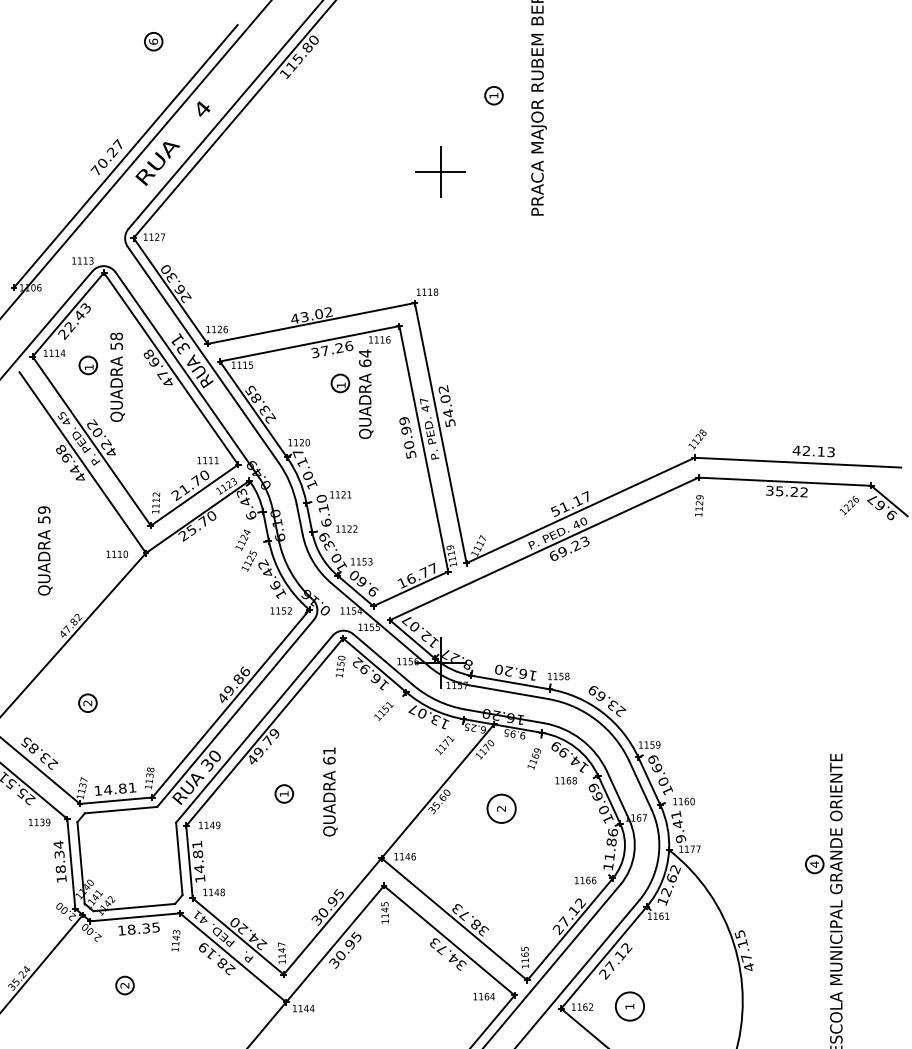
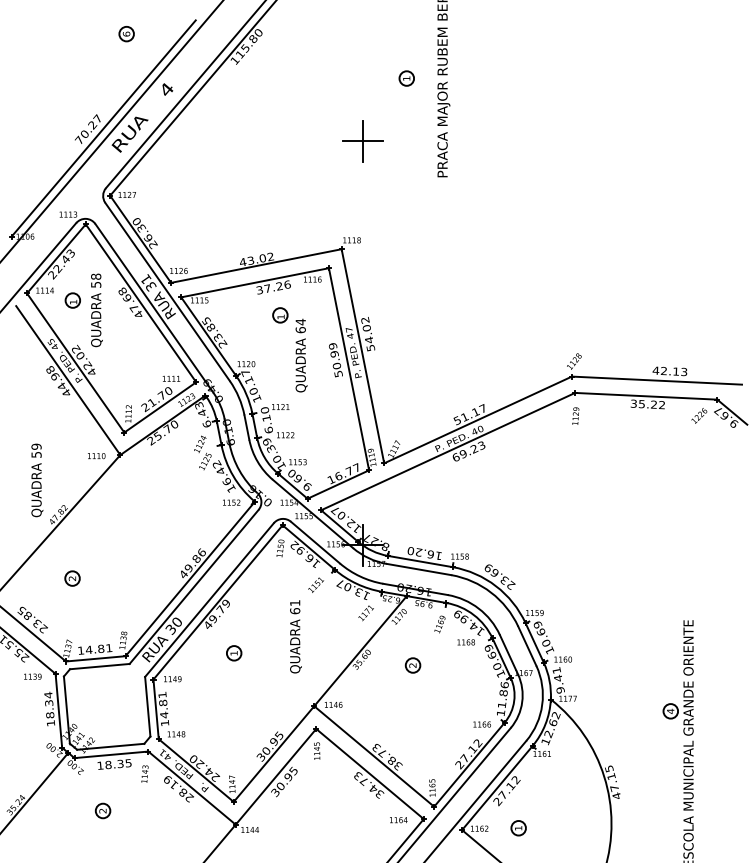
text: (366, 393) -> (301, 354), moved
text: (45, 550) -> (37, 480), moved
text: (330, 791) -> (296, 636), moved
circle: (501, 808) -> (412, 665), size x0.62
circle: (629, 1006) -> (518, 828), size x0.62

